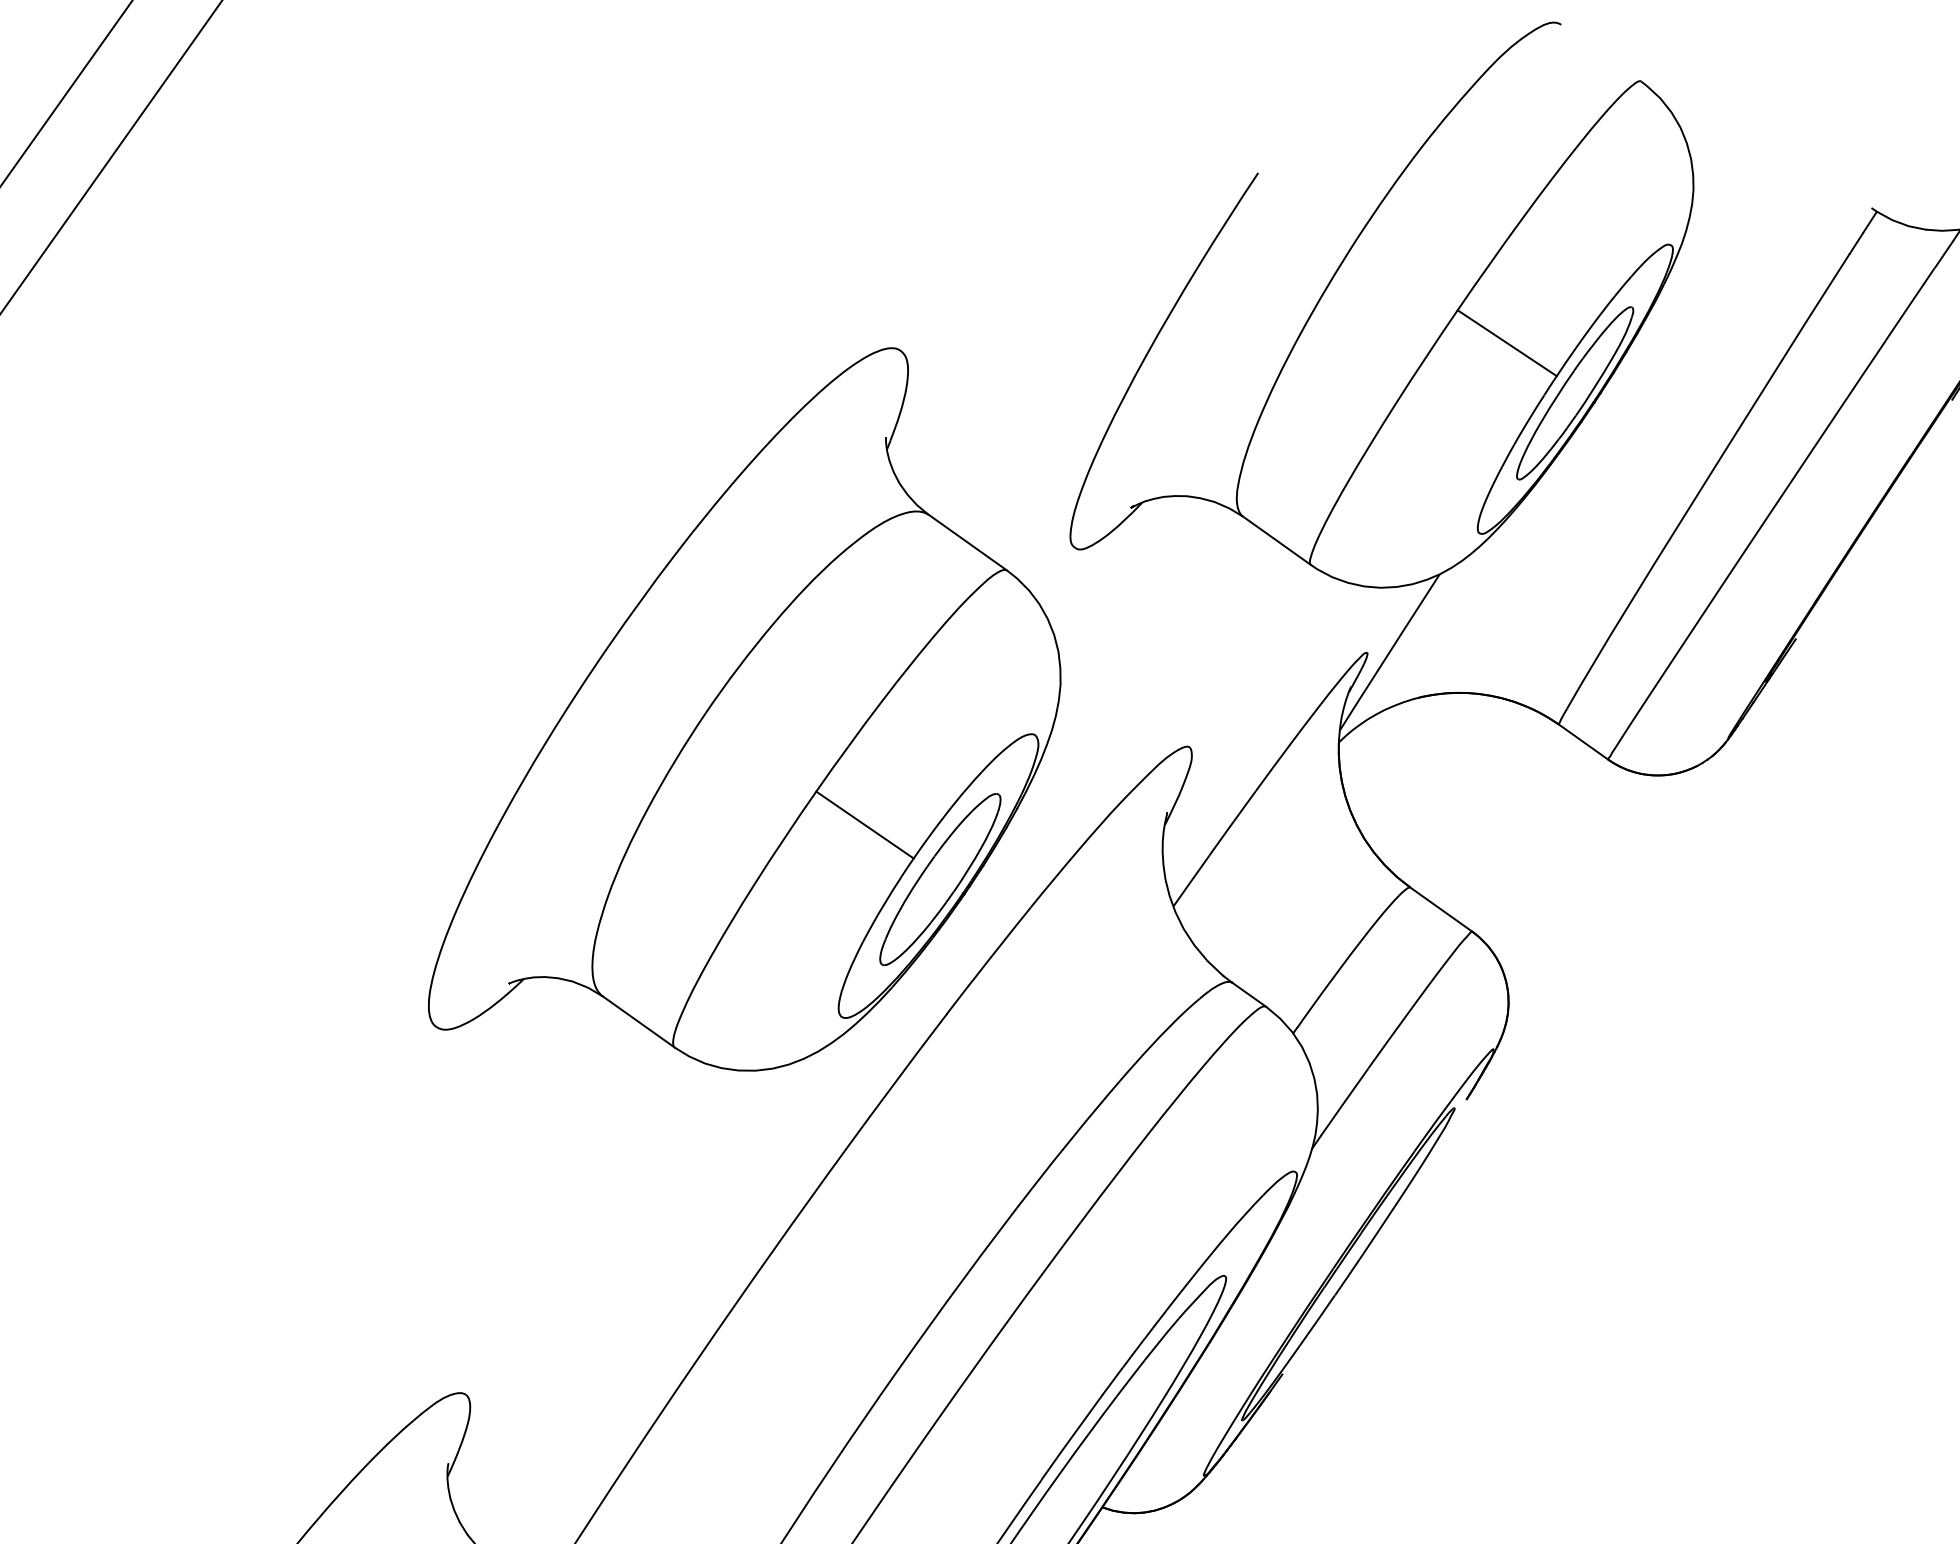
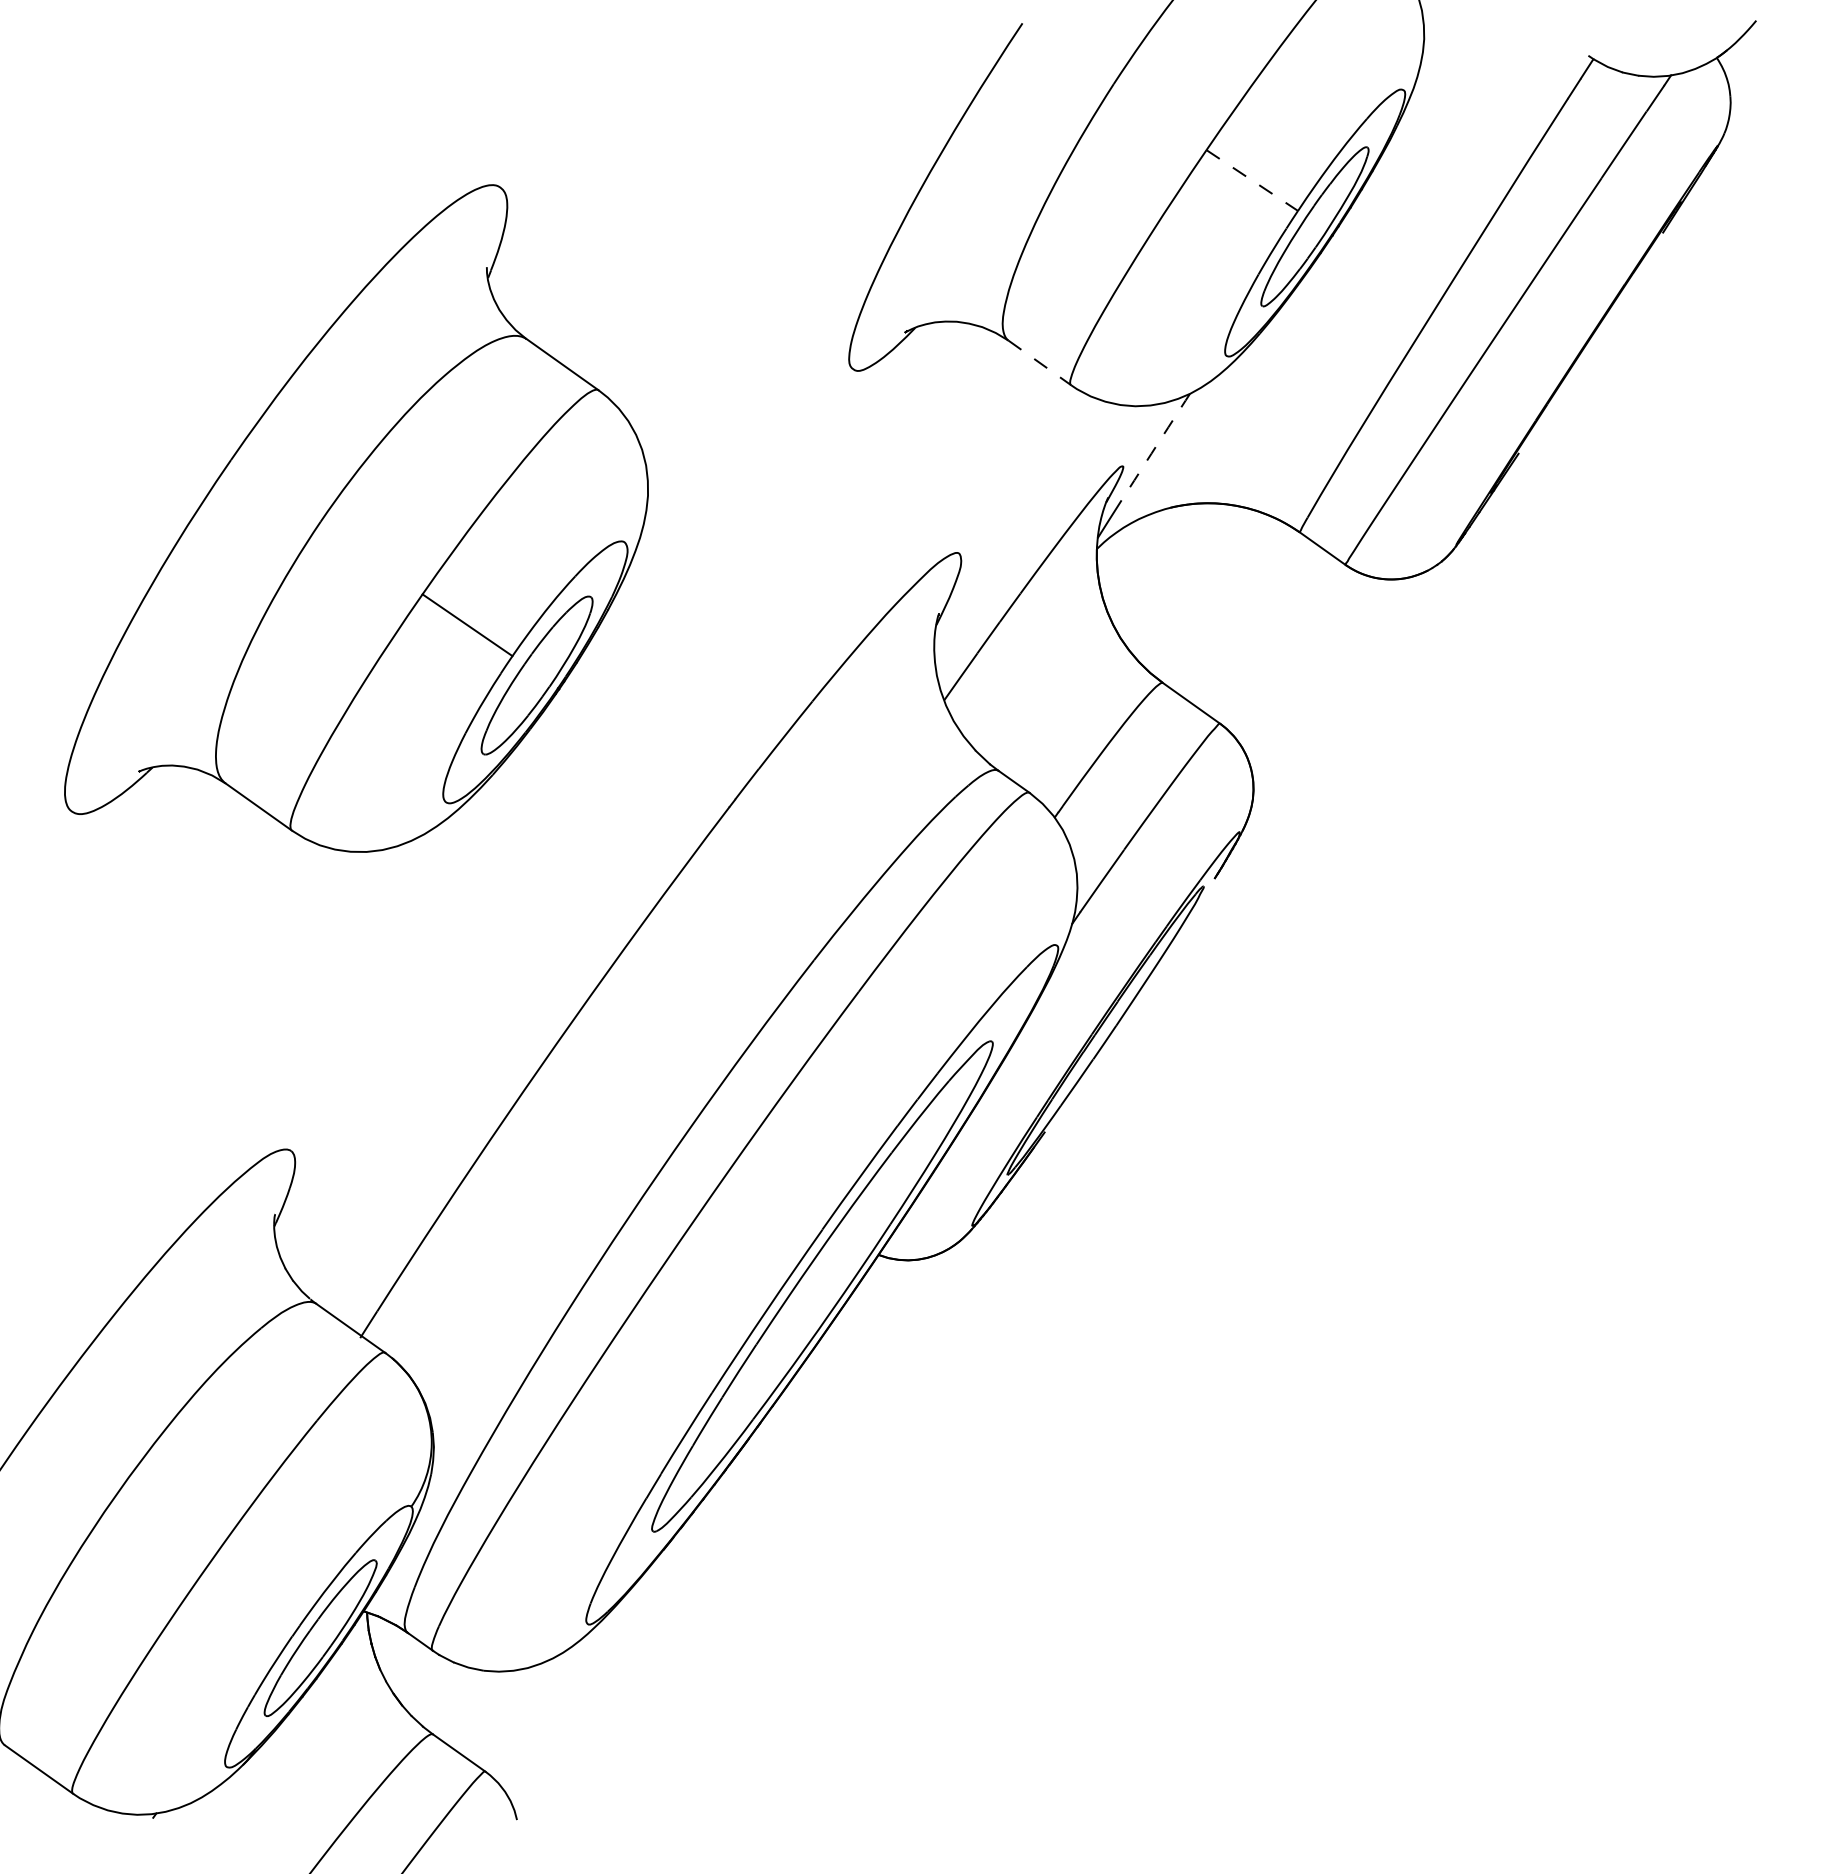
line: (1507, 343) -> (1252, 180), solid -> dashed
line: (1277, 541) -> (1040, 363), solid -> dashed
arc: (1402, 632) -> (1155, 447), solid -> dashed
part: (744, 709) -> (356, 518), moved

